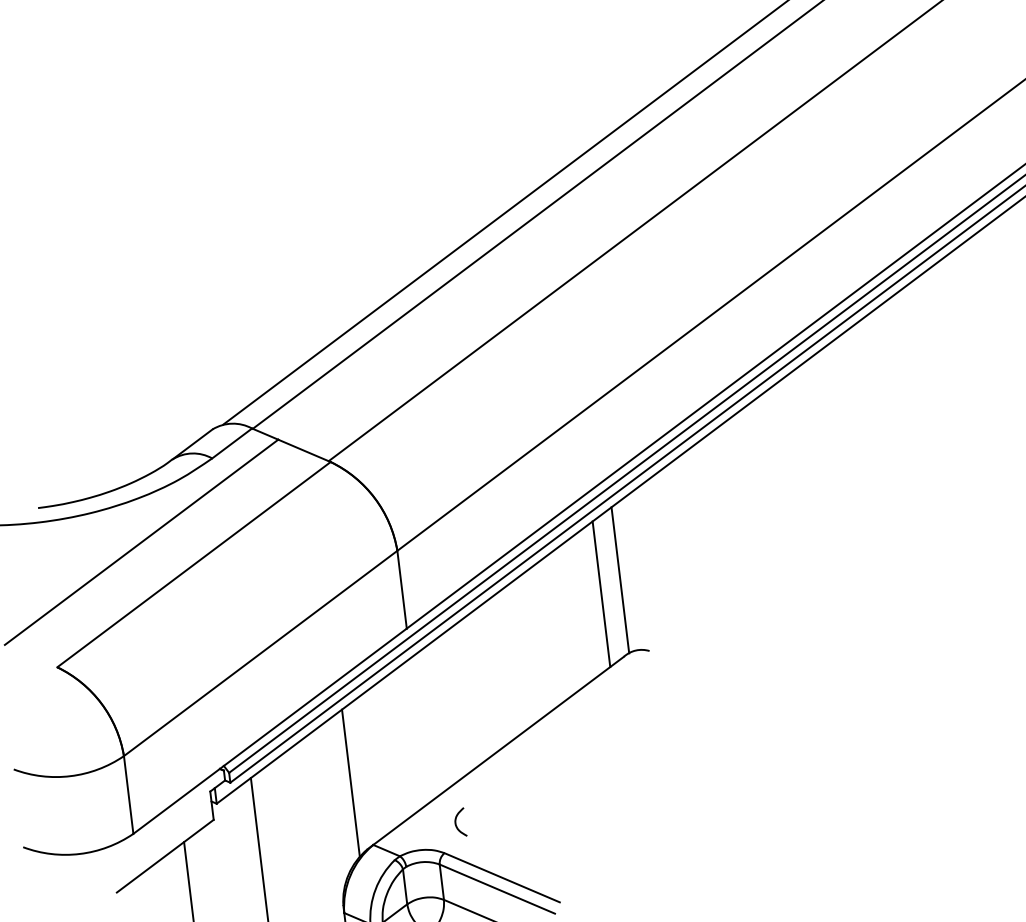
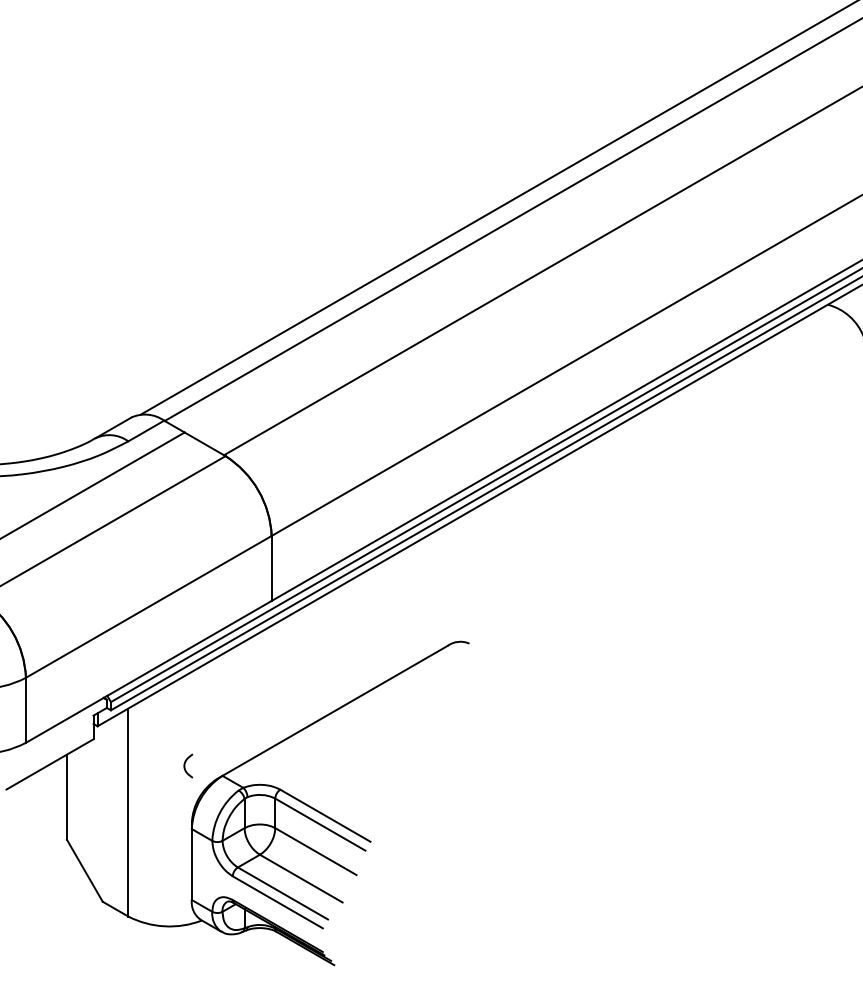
line: (620, 580) -> (452, 582), removed
line: (601, 593) -> (435, 591), removed
line: (351, 782) -> (210, 722), removed
curve: (456, 822) -> (185, 765), moved

